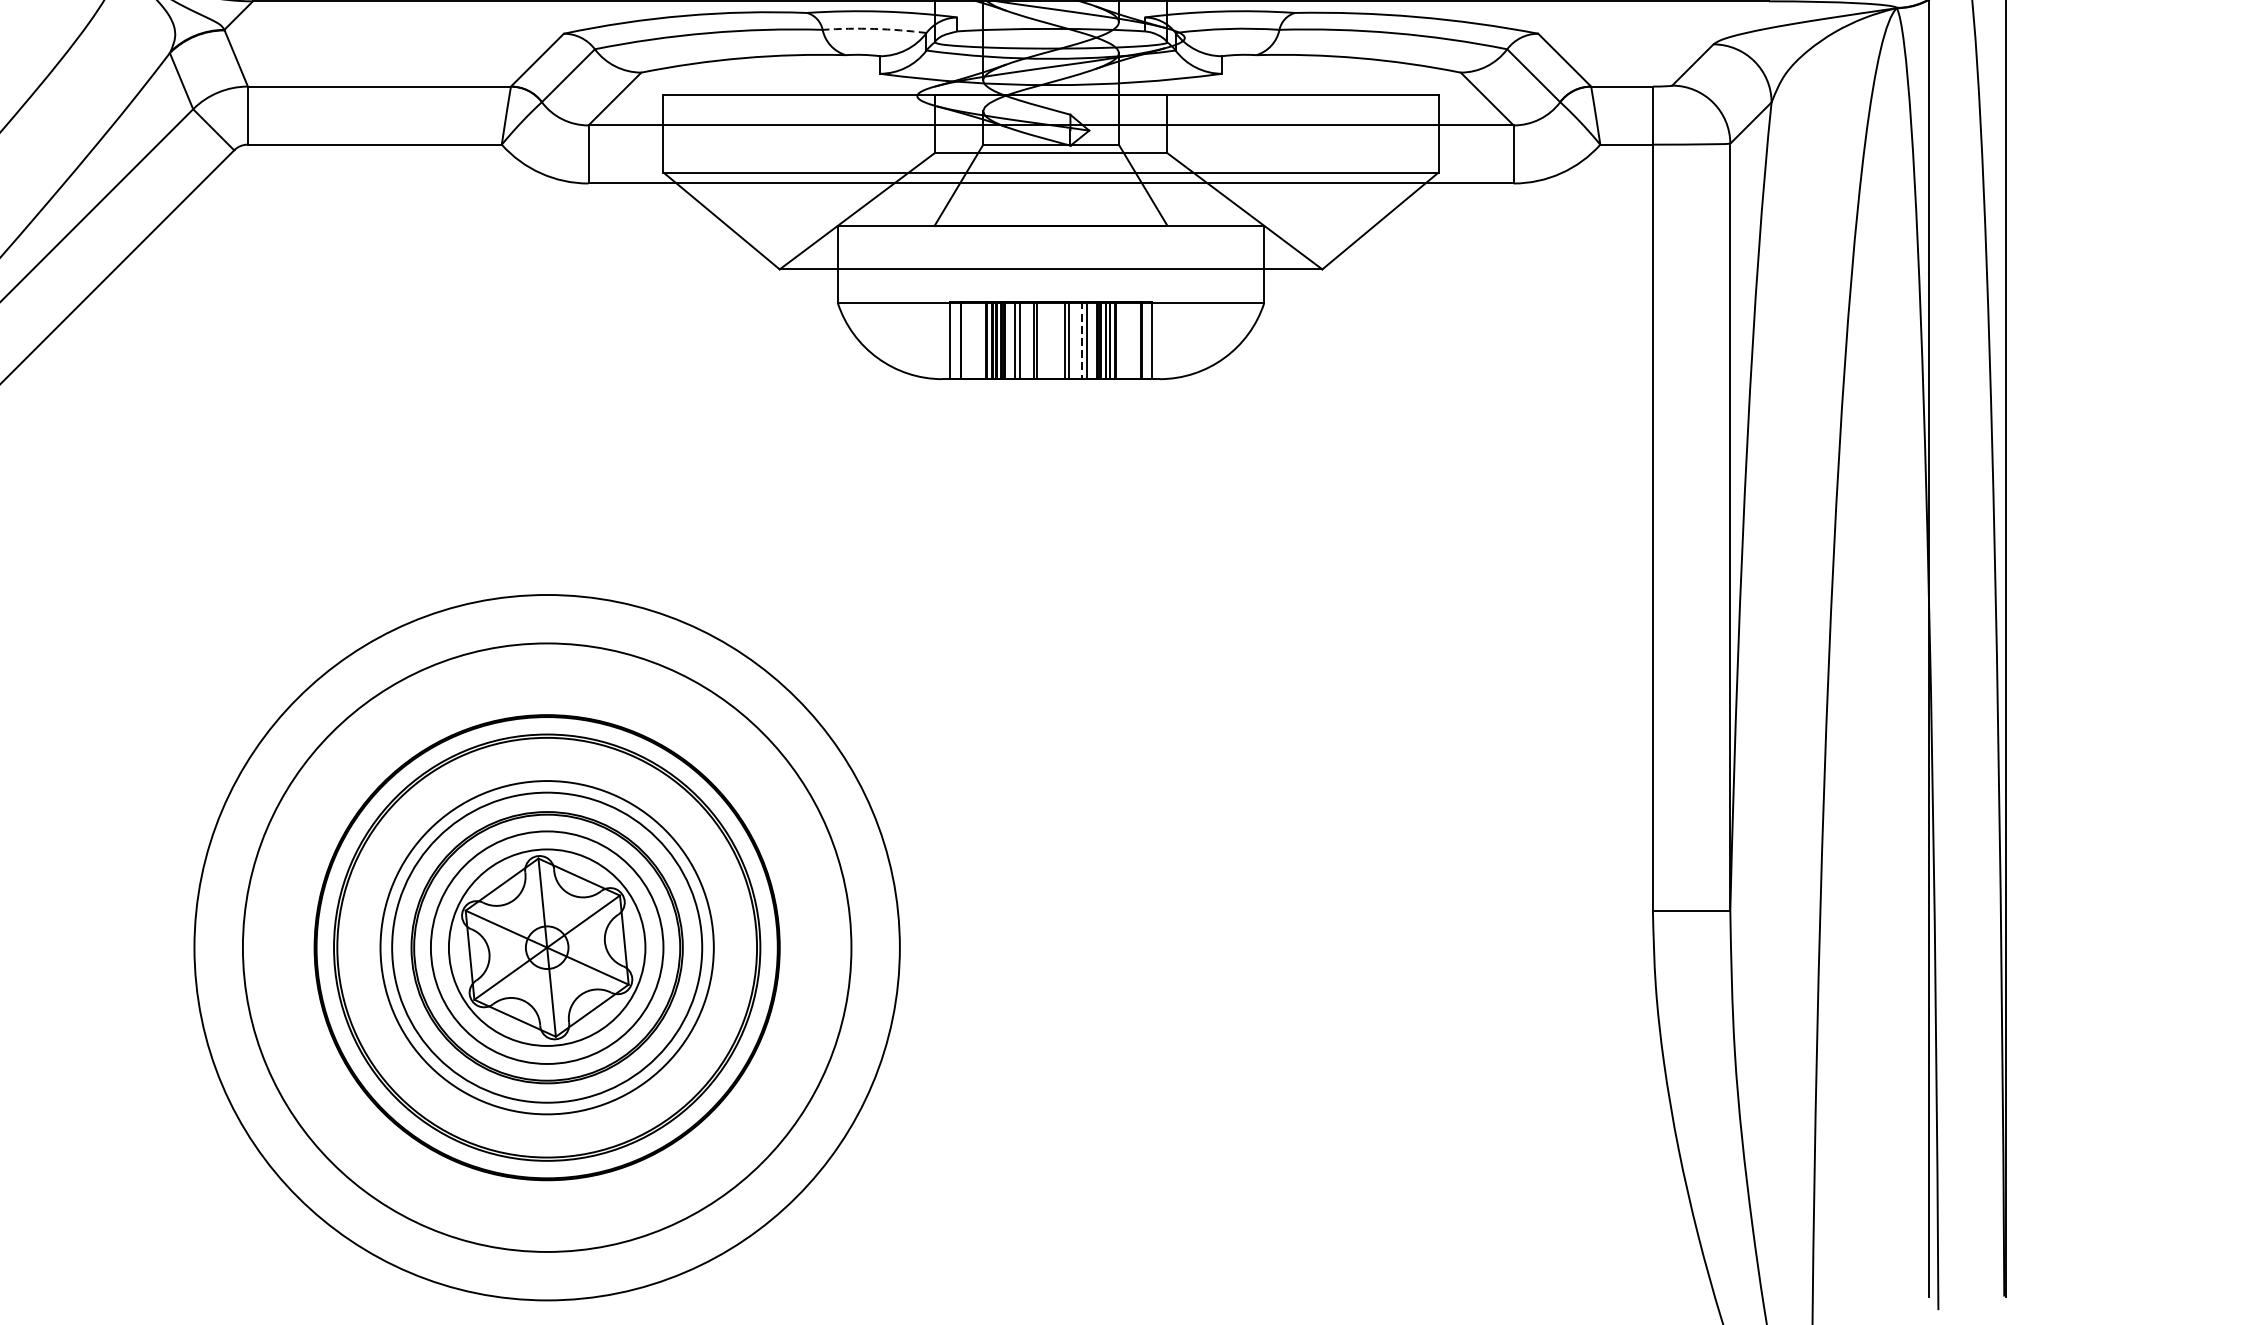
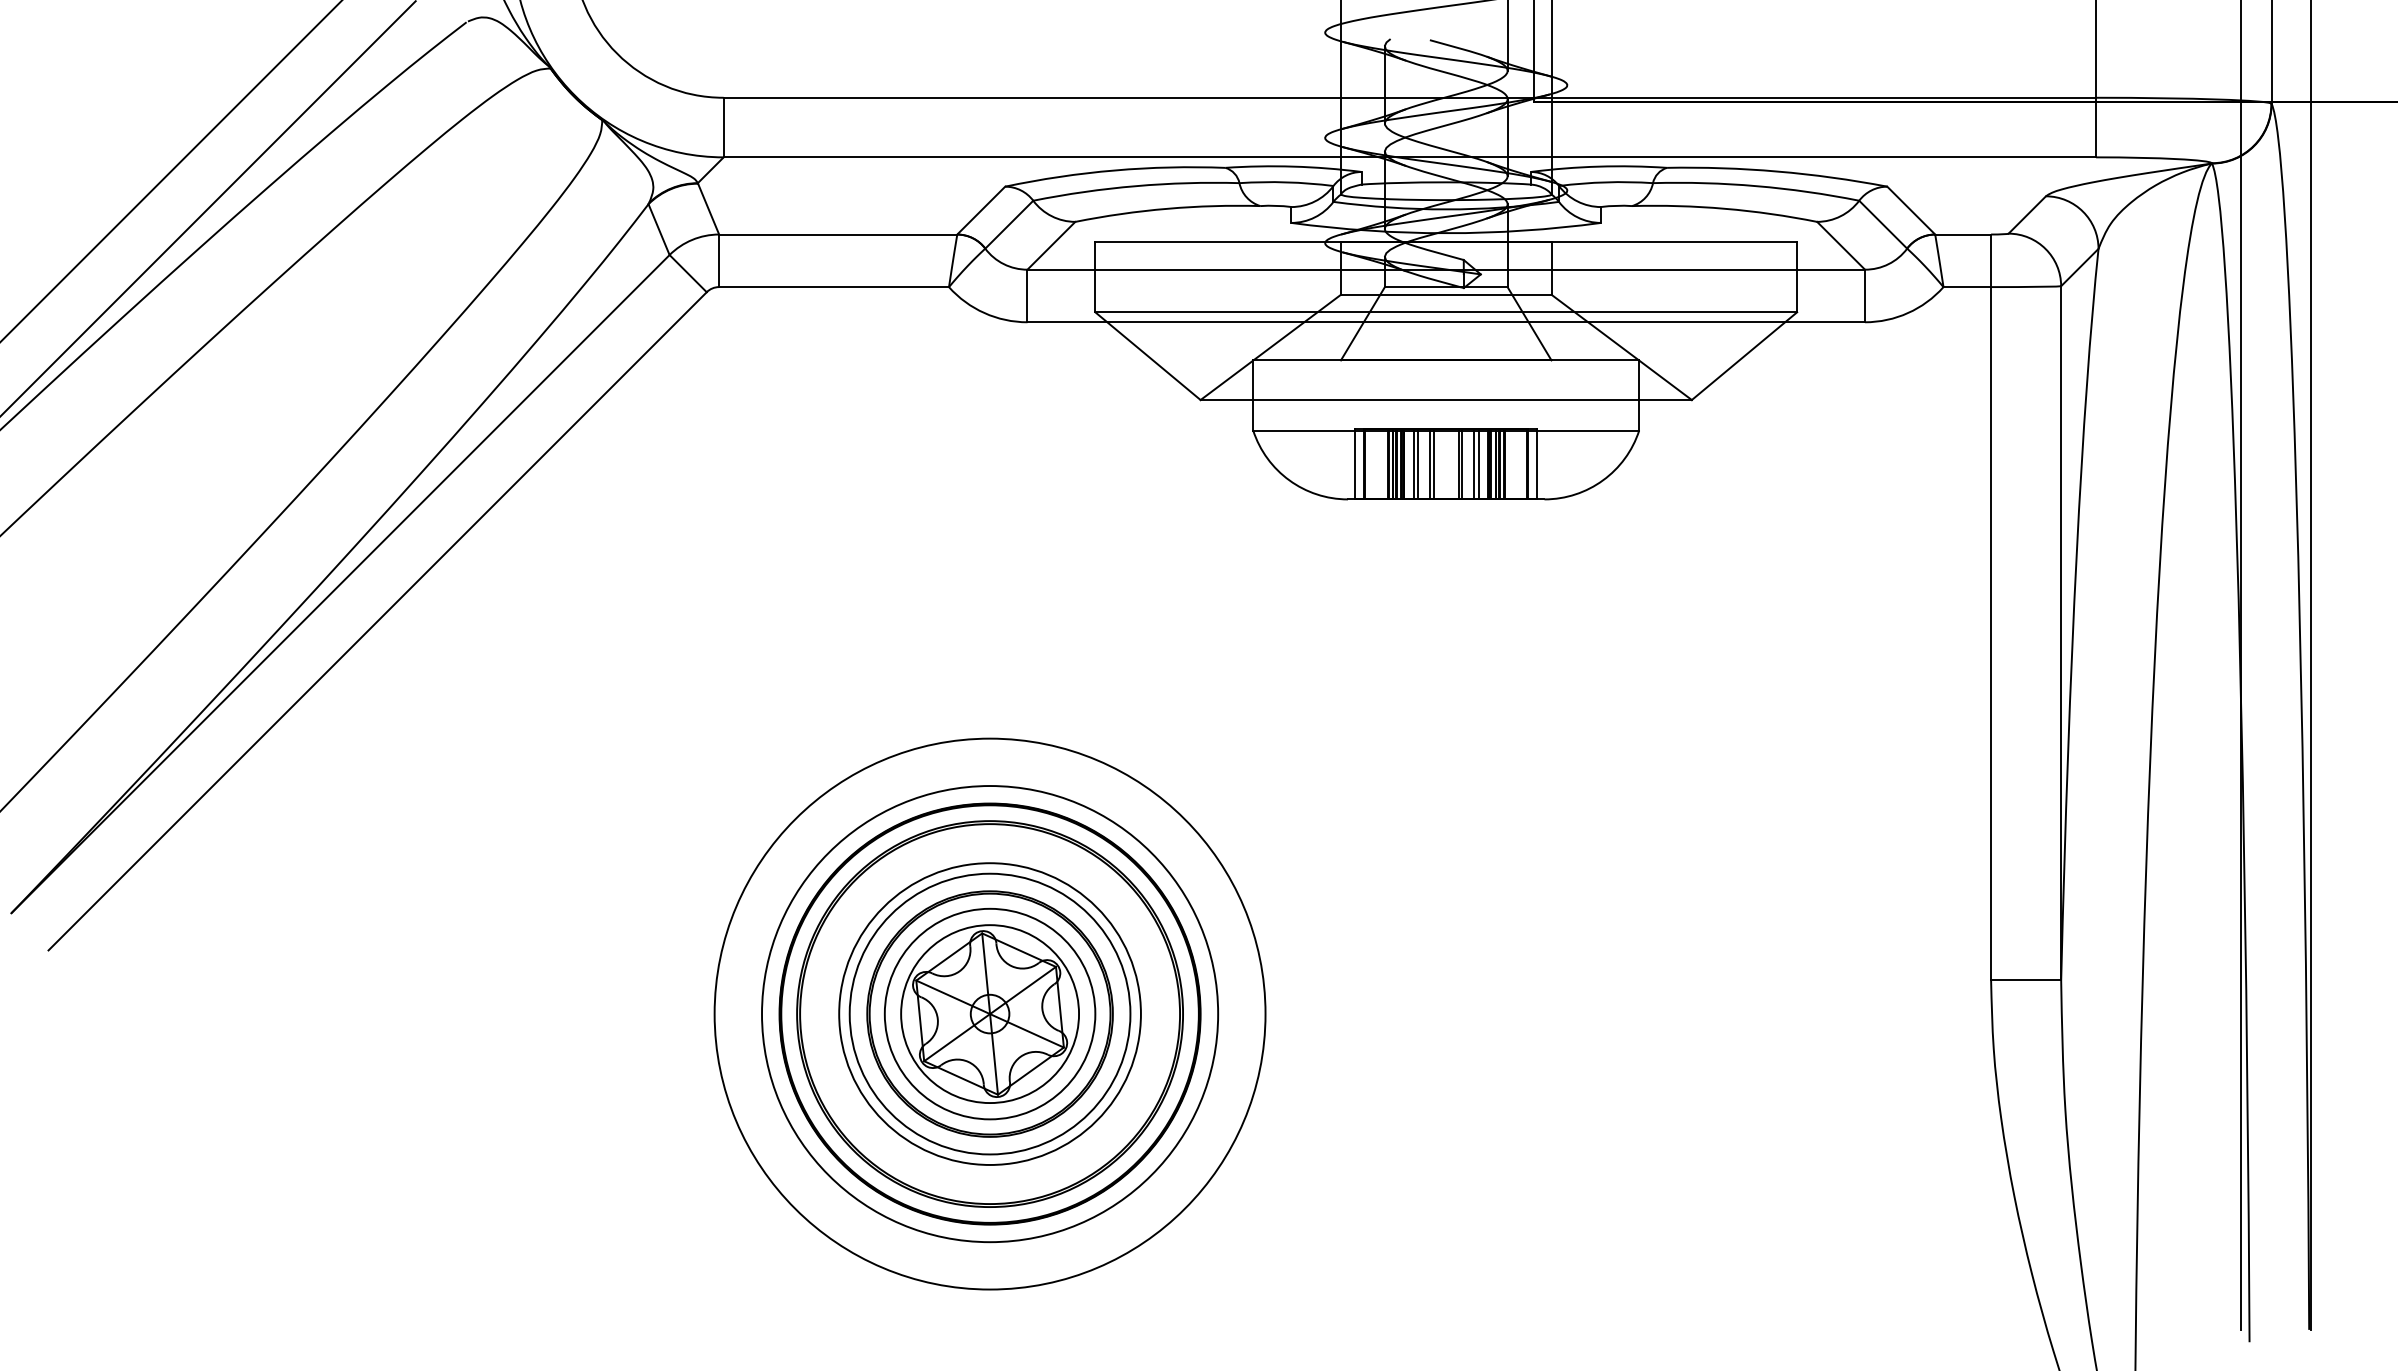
arc: (874, 29) -> (1286, 182), dashed -> solid
line: (1082, 340) -> (1474, 464), dashed -> solid
circle: (547, 948) -> (990, 1014), size x0.71

